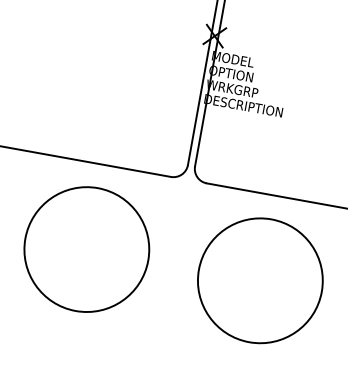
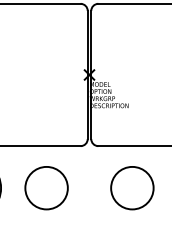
circle: (86, 248) -> (46, 187), size x0.7
circle: (260, 279) -> (132, 187), size x0.7

